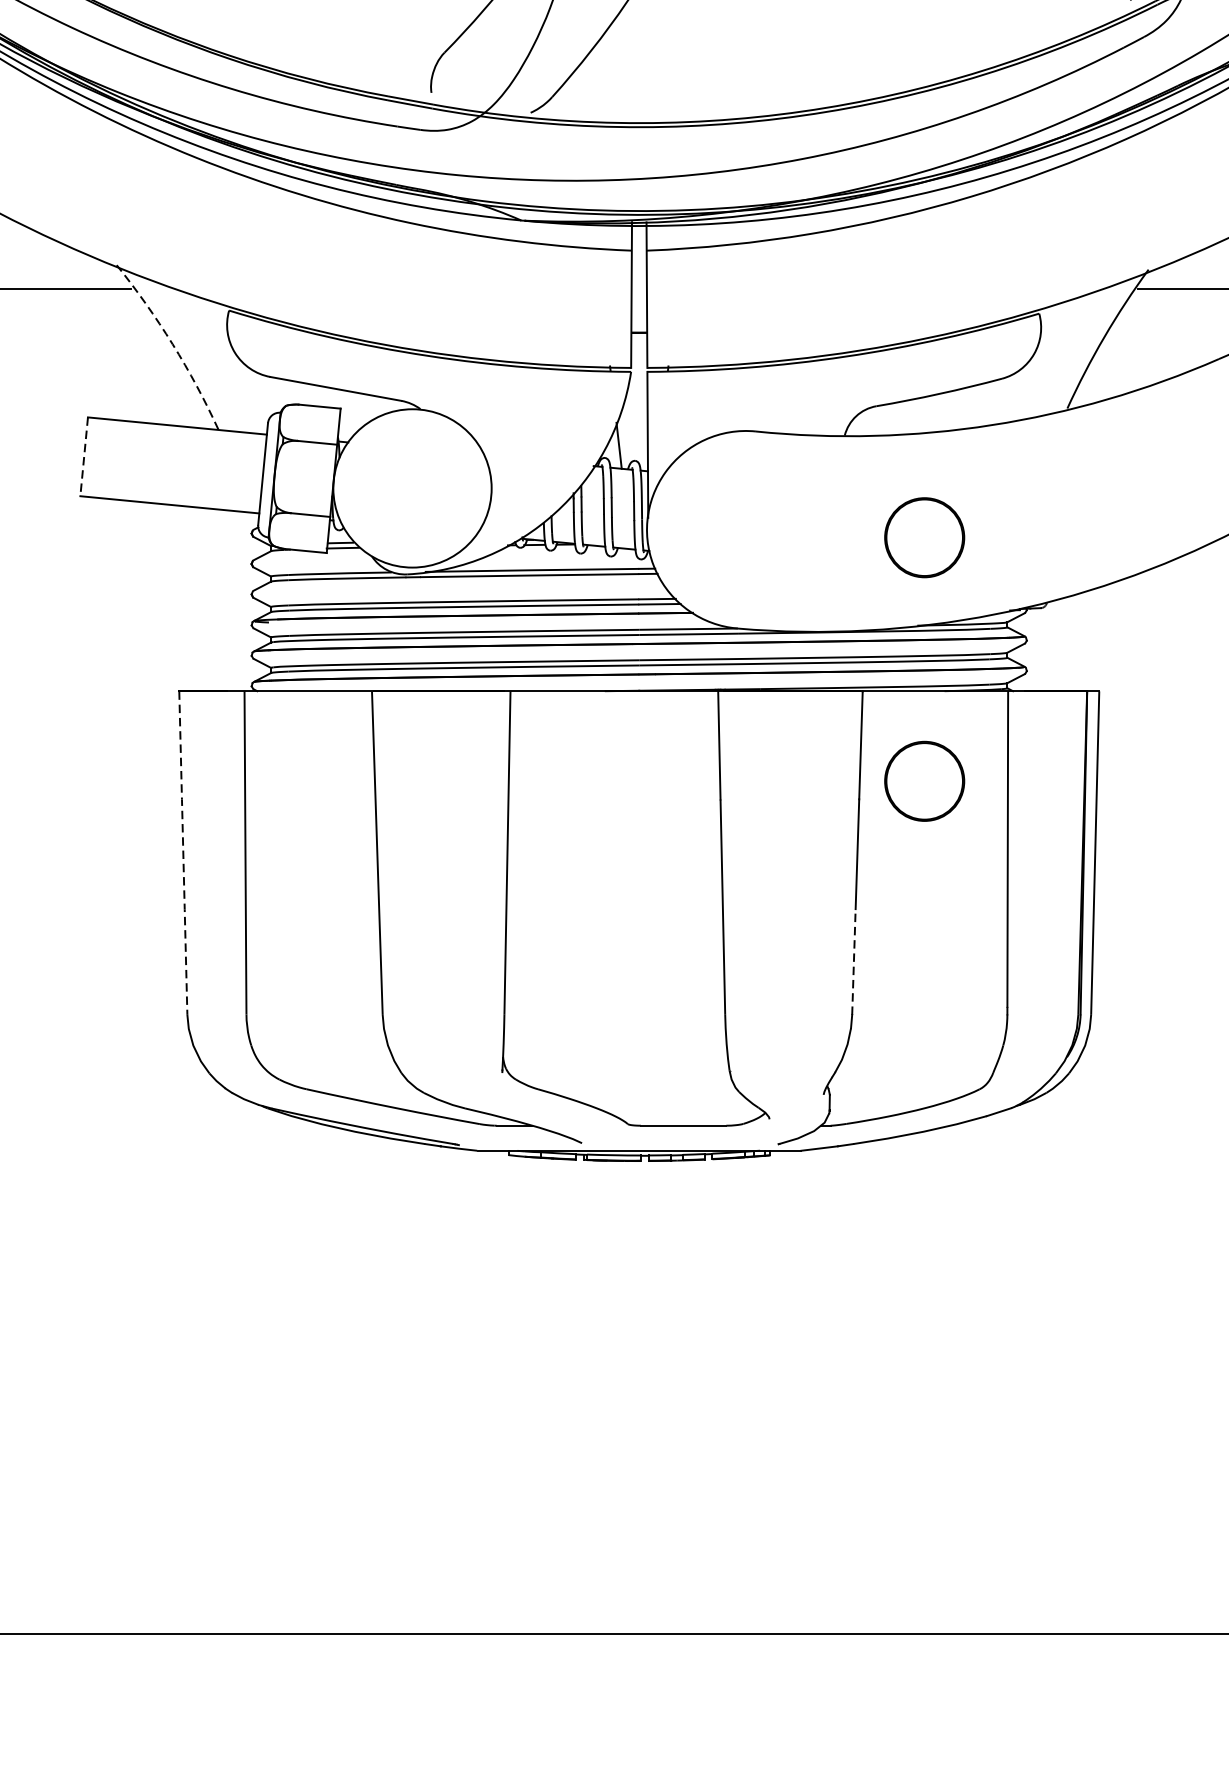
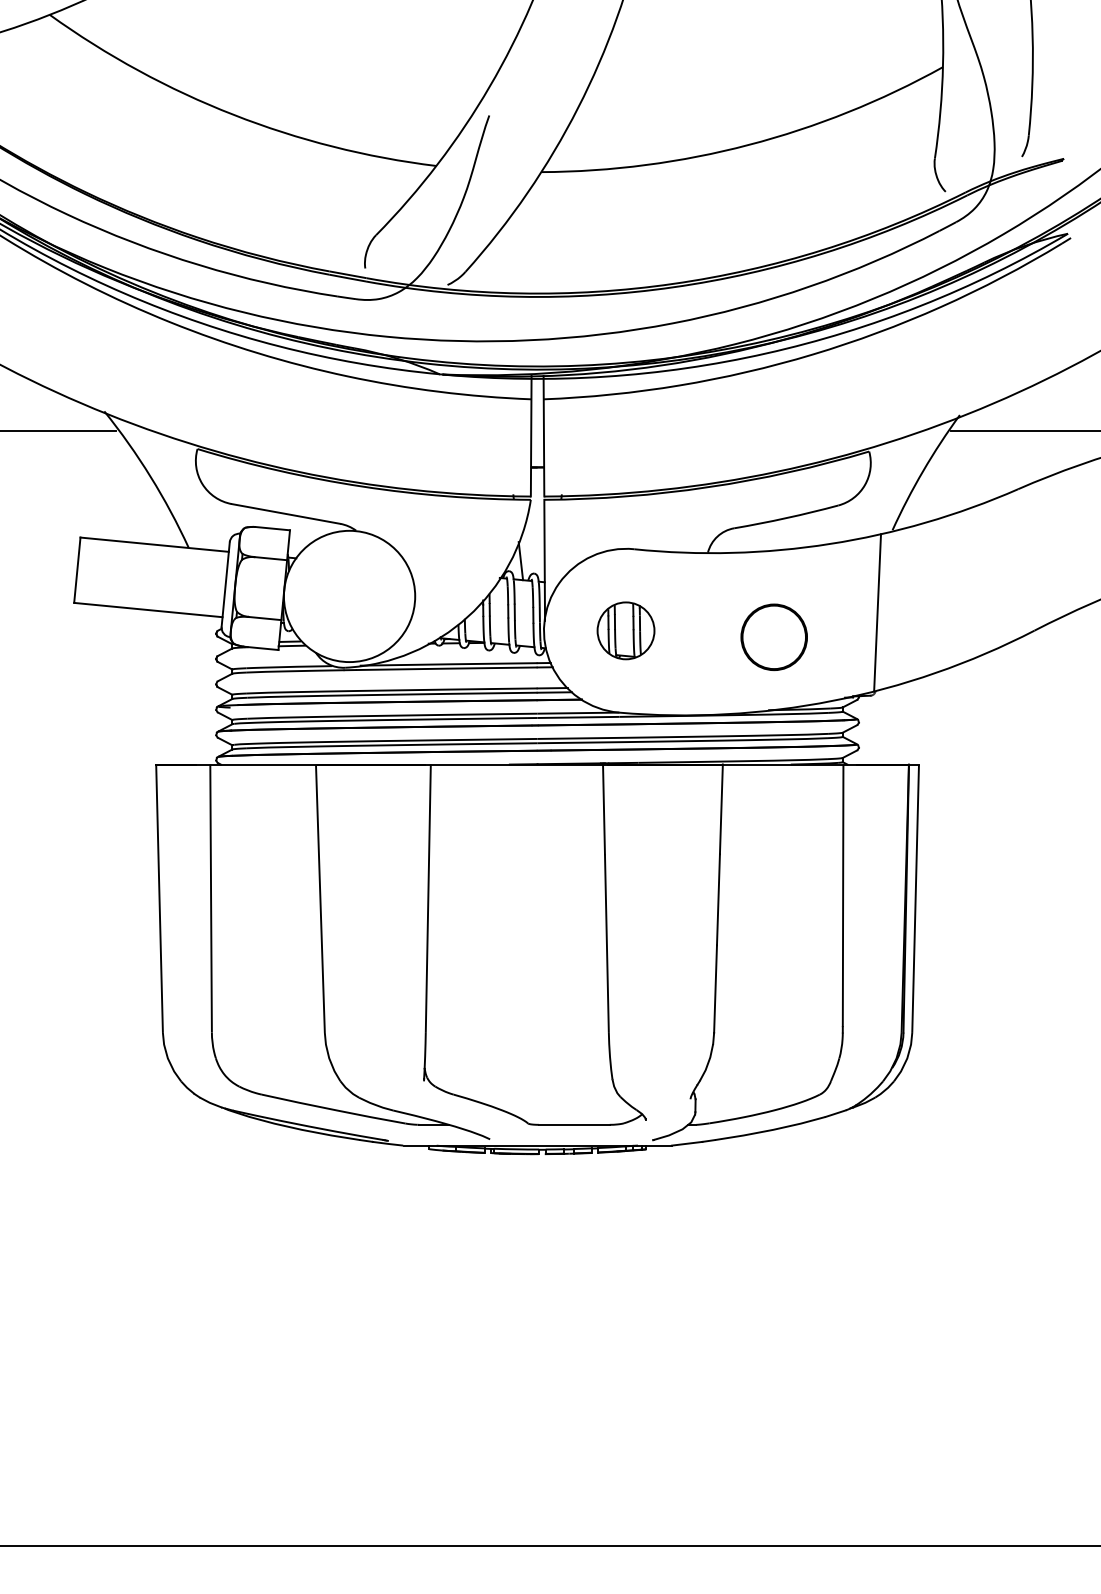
arc: (172, 343) -> (150, 476), dashed -> solid
line: (84, 457) -> (77, 570), dashed -> solid
line: (1049, 507) -> (877, 612), added
part: (745, 529) -> (625, 630), added
circle: (923, 780) -> (773, 838), removed
line: (183, 852) -> (159, 898), dashed -> solid
line: (853, 962) -> (715, 989), dashed -> solid

